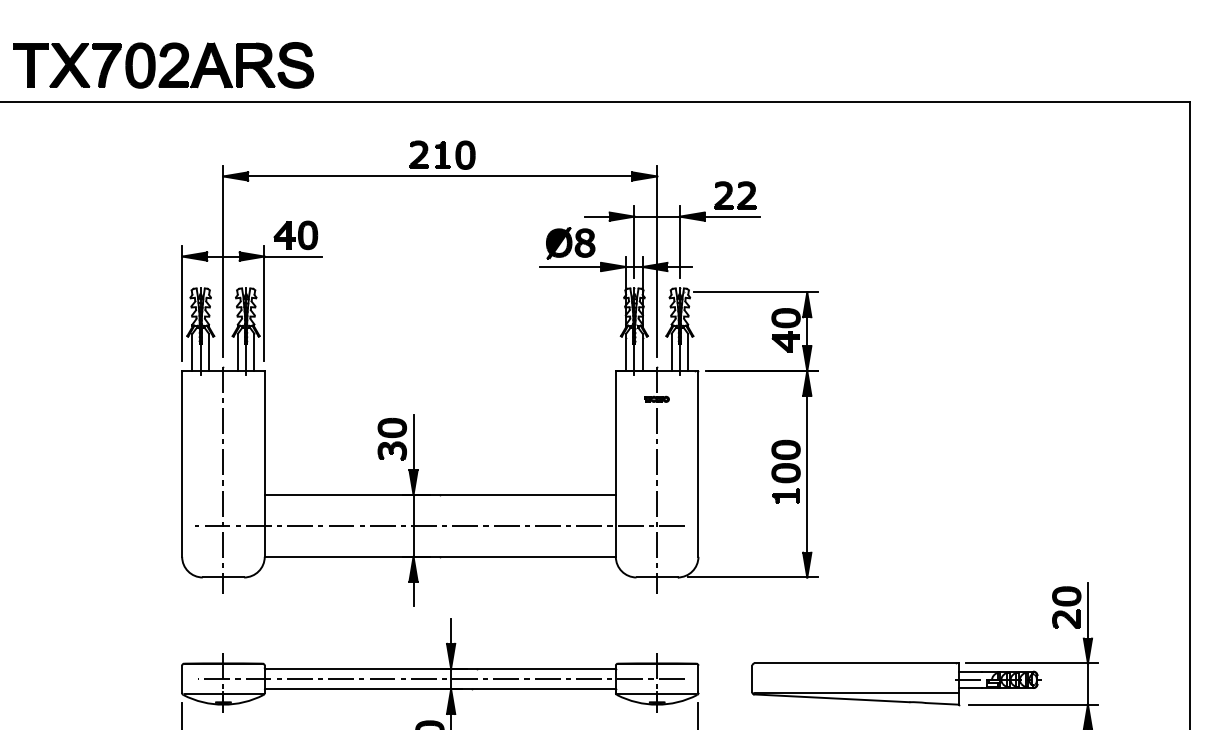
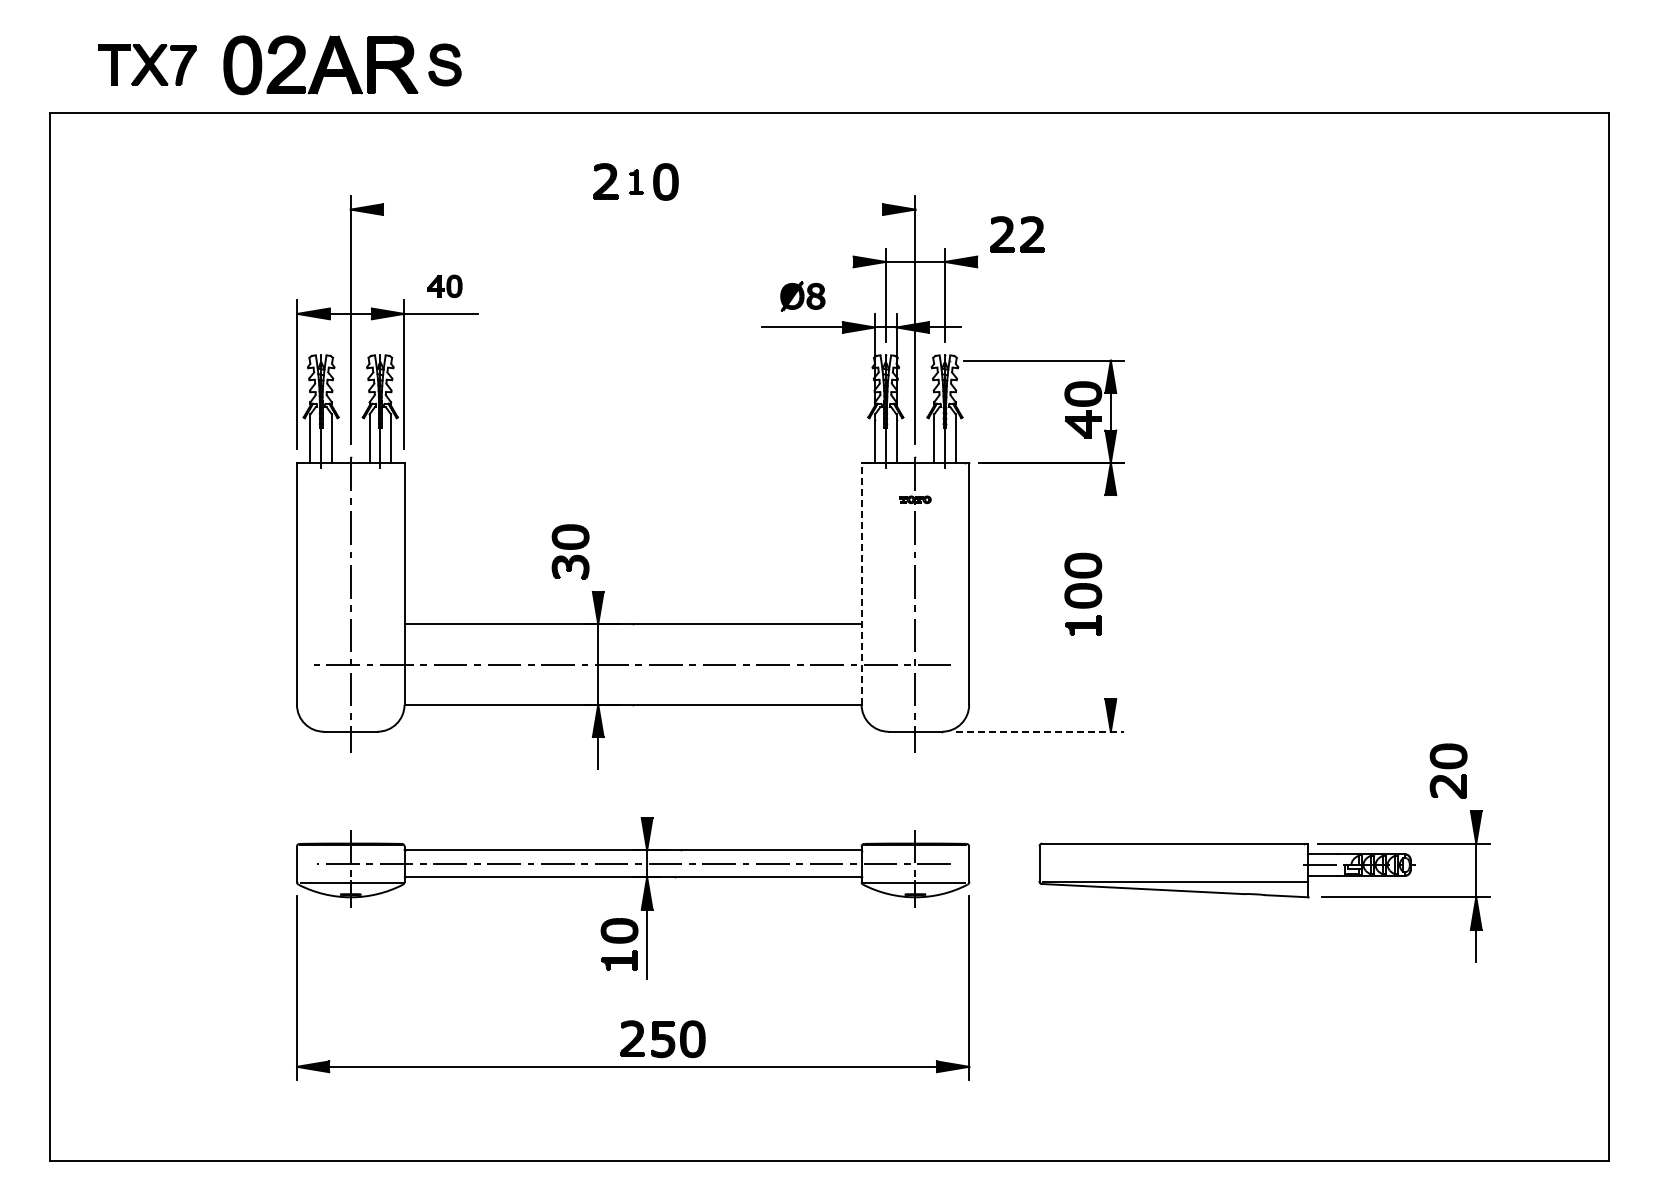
part: (67, 64) -> (147, 64), size x0.7
part: (295, 64) -> (444, 64), size x0.7
part: (442, 154) -> (636, 181), size x0.7
line: (440, 176) -> (633, 209), removed
line: (597, 216) -> (837, 261), removed
line: (732, 216) -> (1013, 261), removed
part: (295, 235) -> (444, 286), size x0.6
part: (570, 243) -> (802, 296), size x0.7
line: (413, 442) -> (598, 555), removed
line: (615, 463) -> (861, 583), solid -> dashed
line: (807, 474) -> (1110, 597), removed
line: (753, 577) -> (1040, 731), solid -> dashed
line: (1088, 610) -> (1476, 774), removed
line: (451, 631) -> (647, 801), removed

